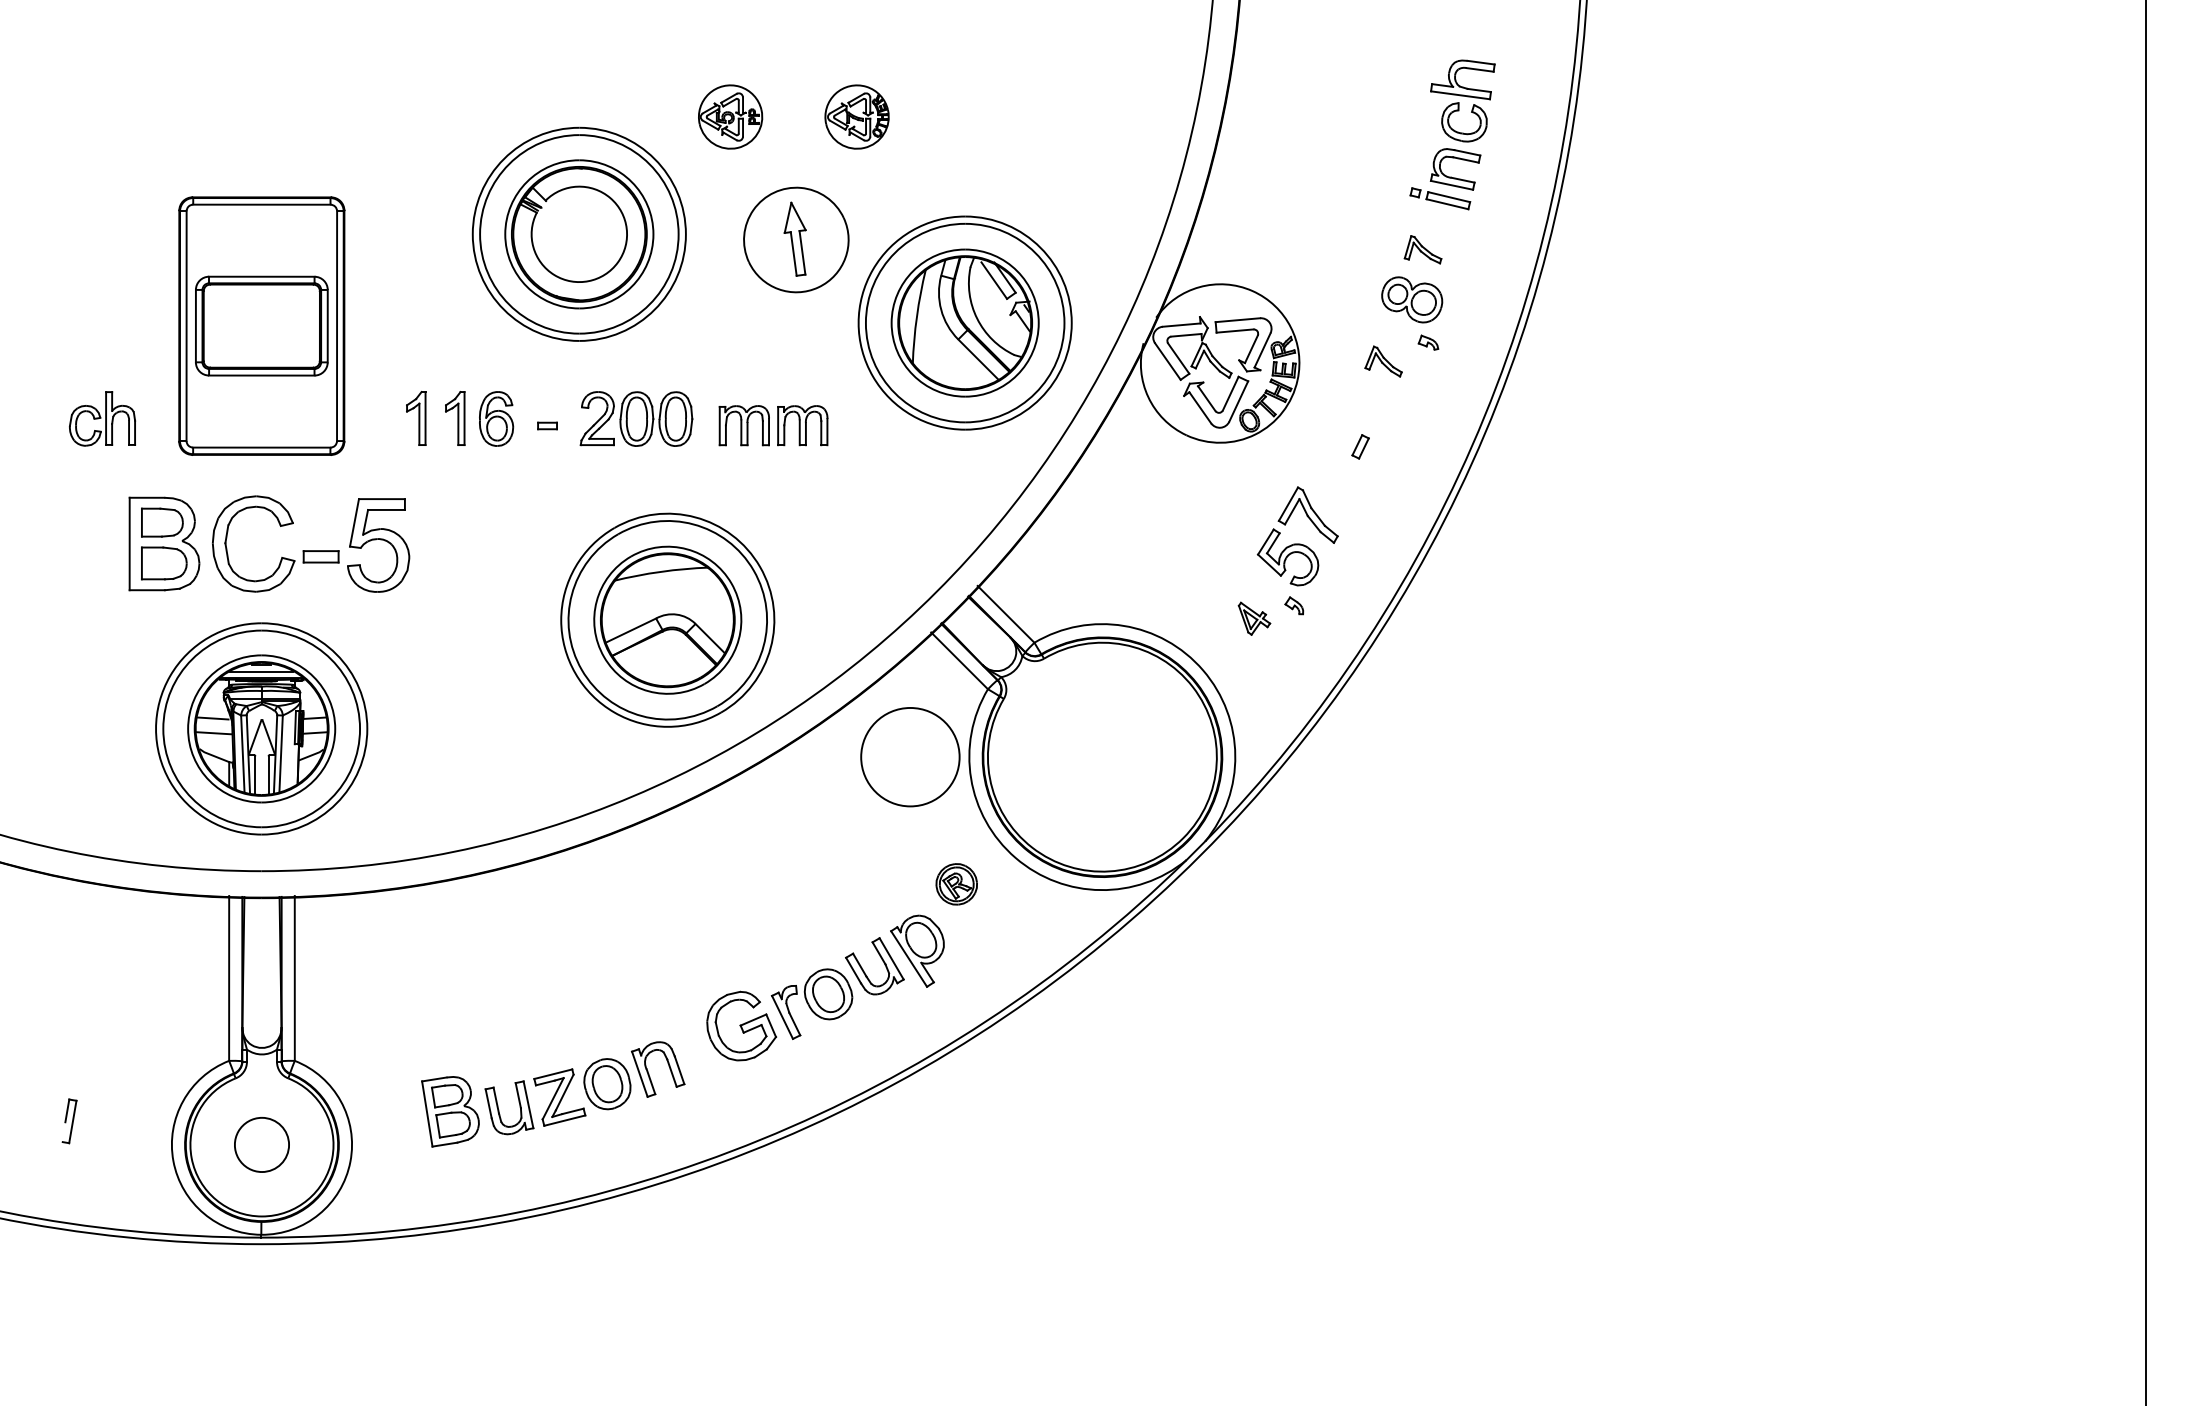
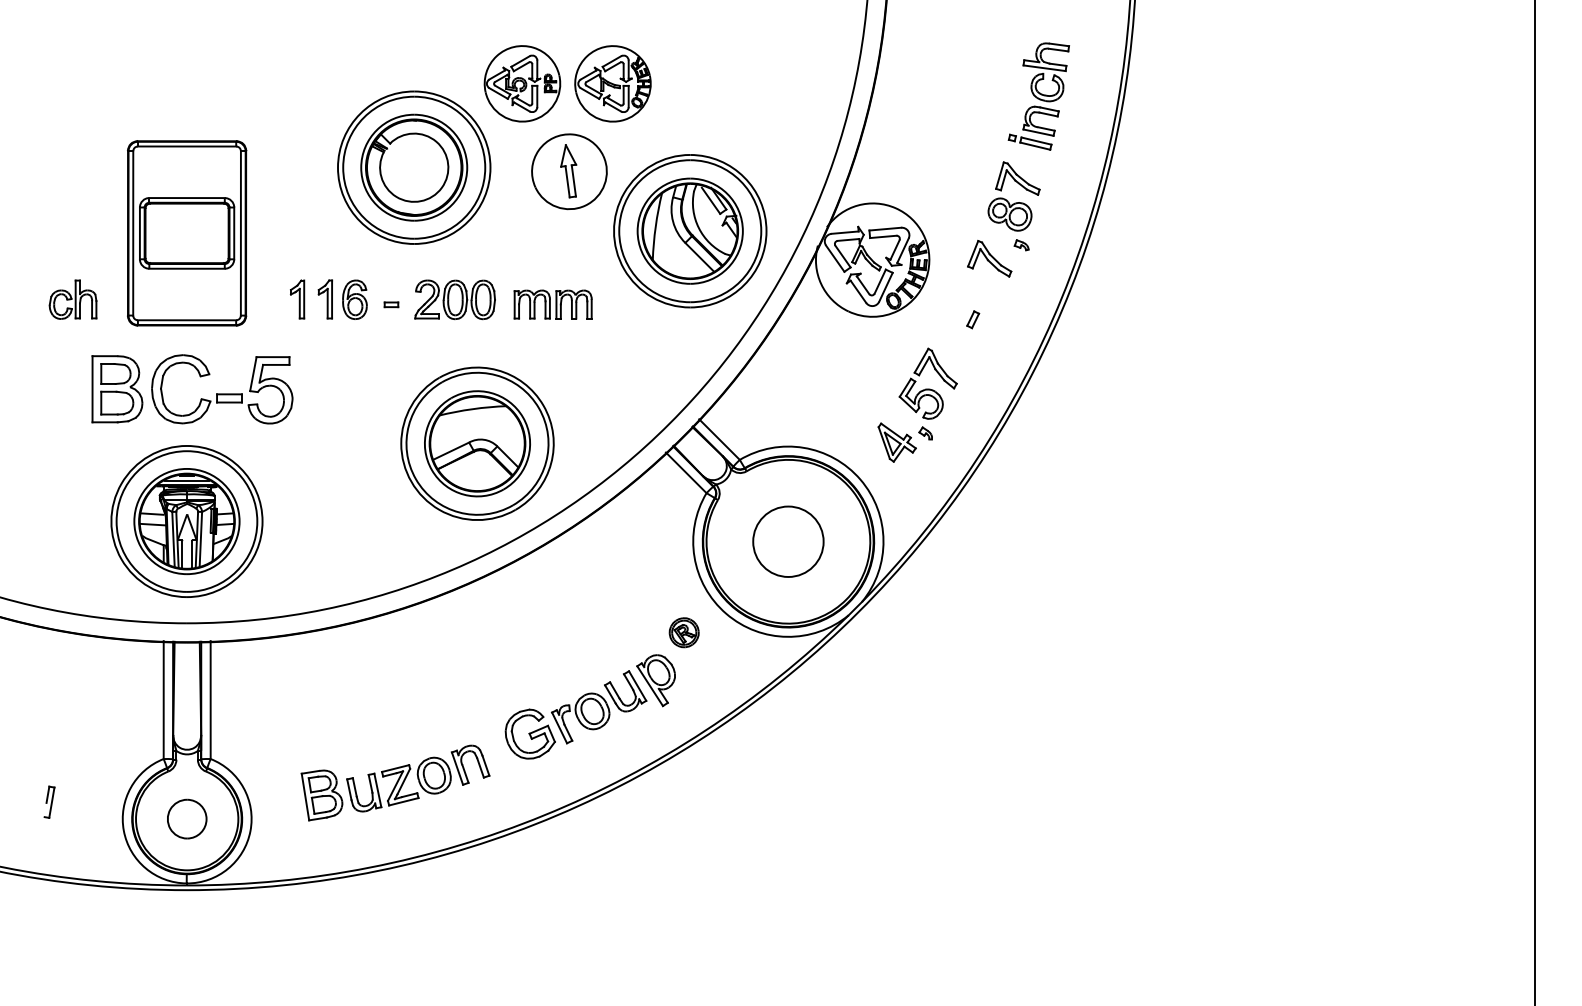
part: (730, 116) -> (522, 83), size x1.67
part: (856, 116) -> (612, 83), size x1.67
part: (1422, 249) -> (1017, 178), size x1.67
part: (1383, 361) -> (989, 258), size x1.67
part: (1254, 618) -> (897, 442), size x1.67
circle: (910, 757) -> (788, 541), moved

